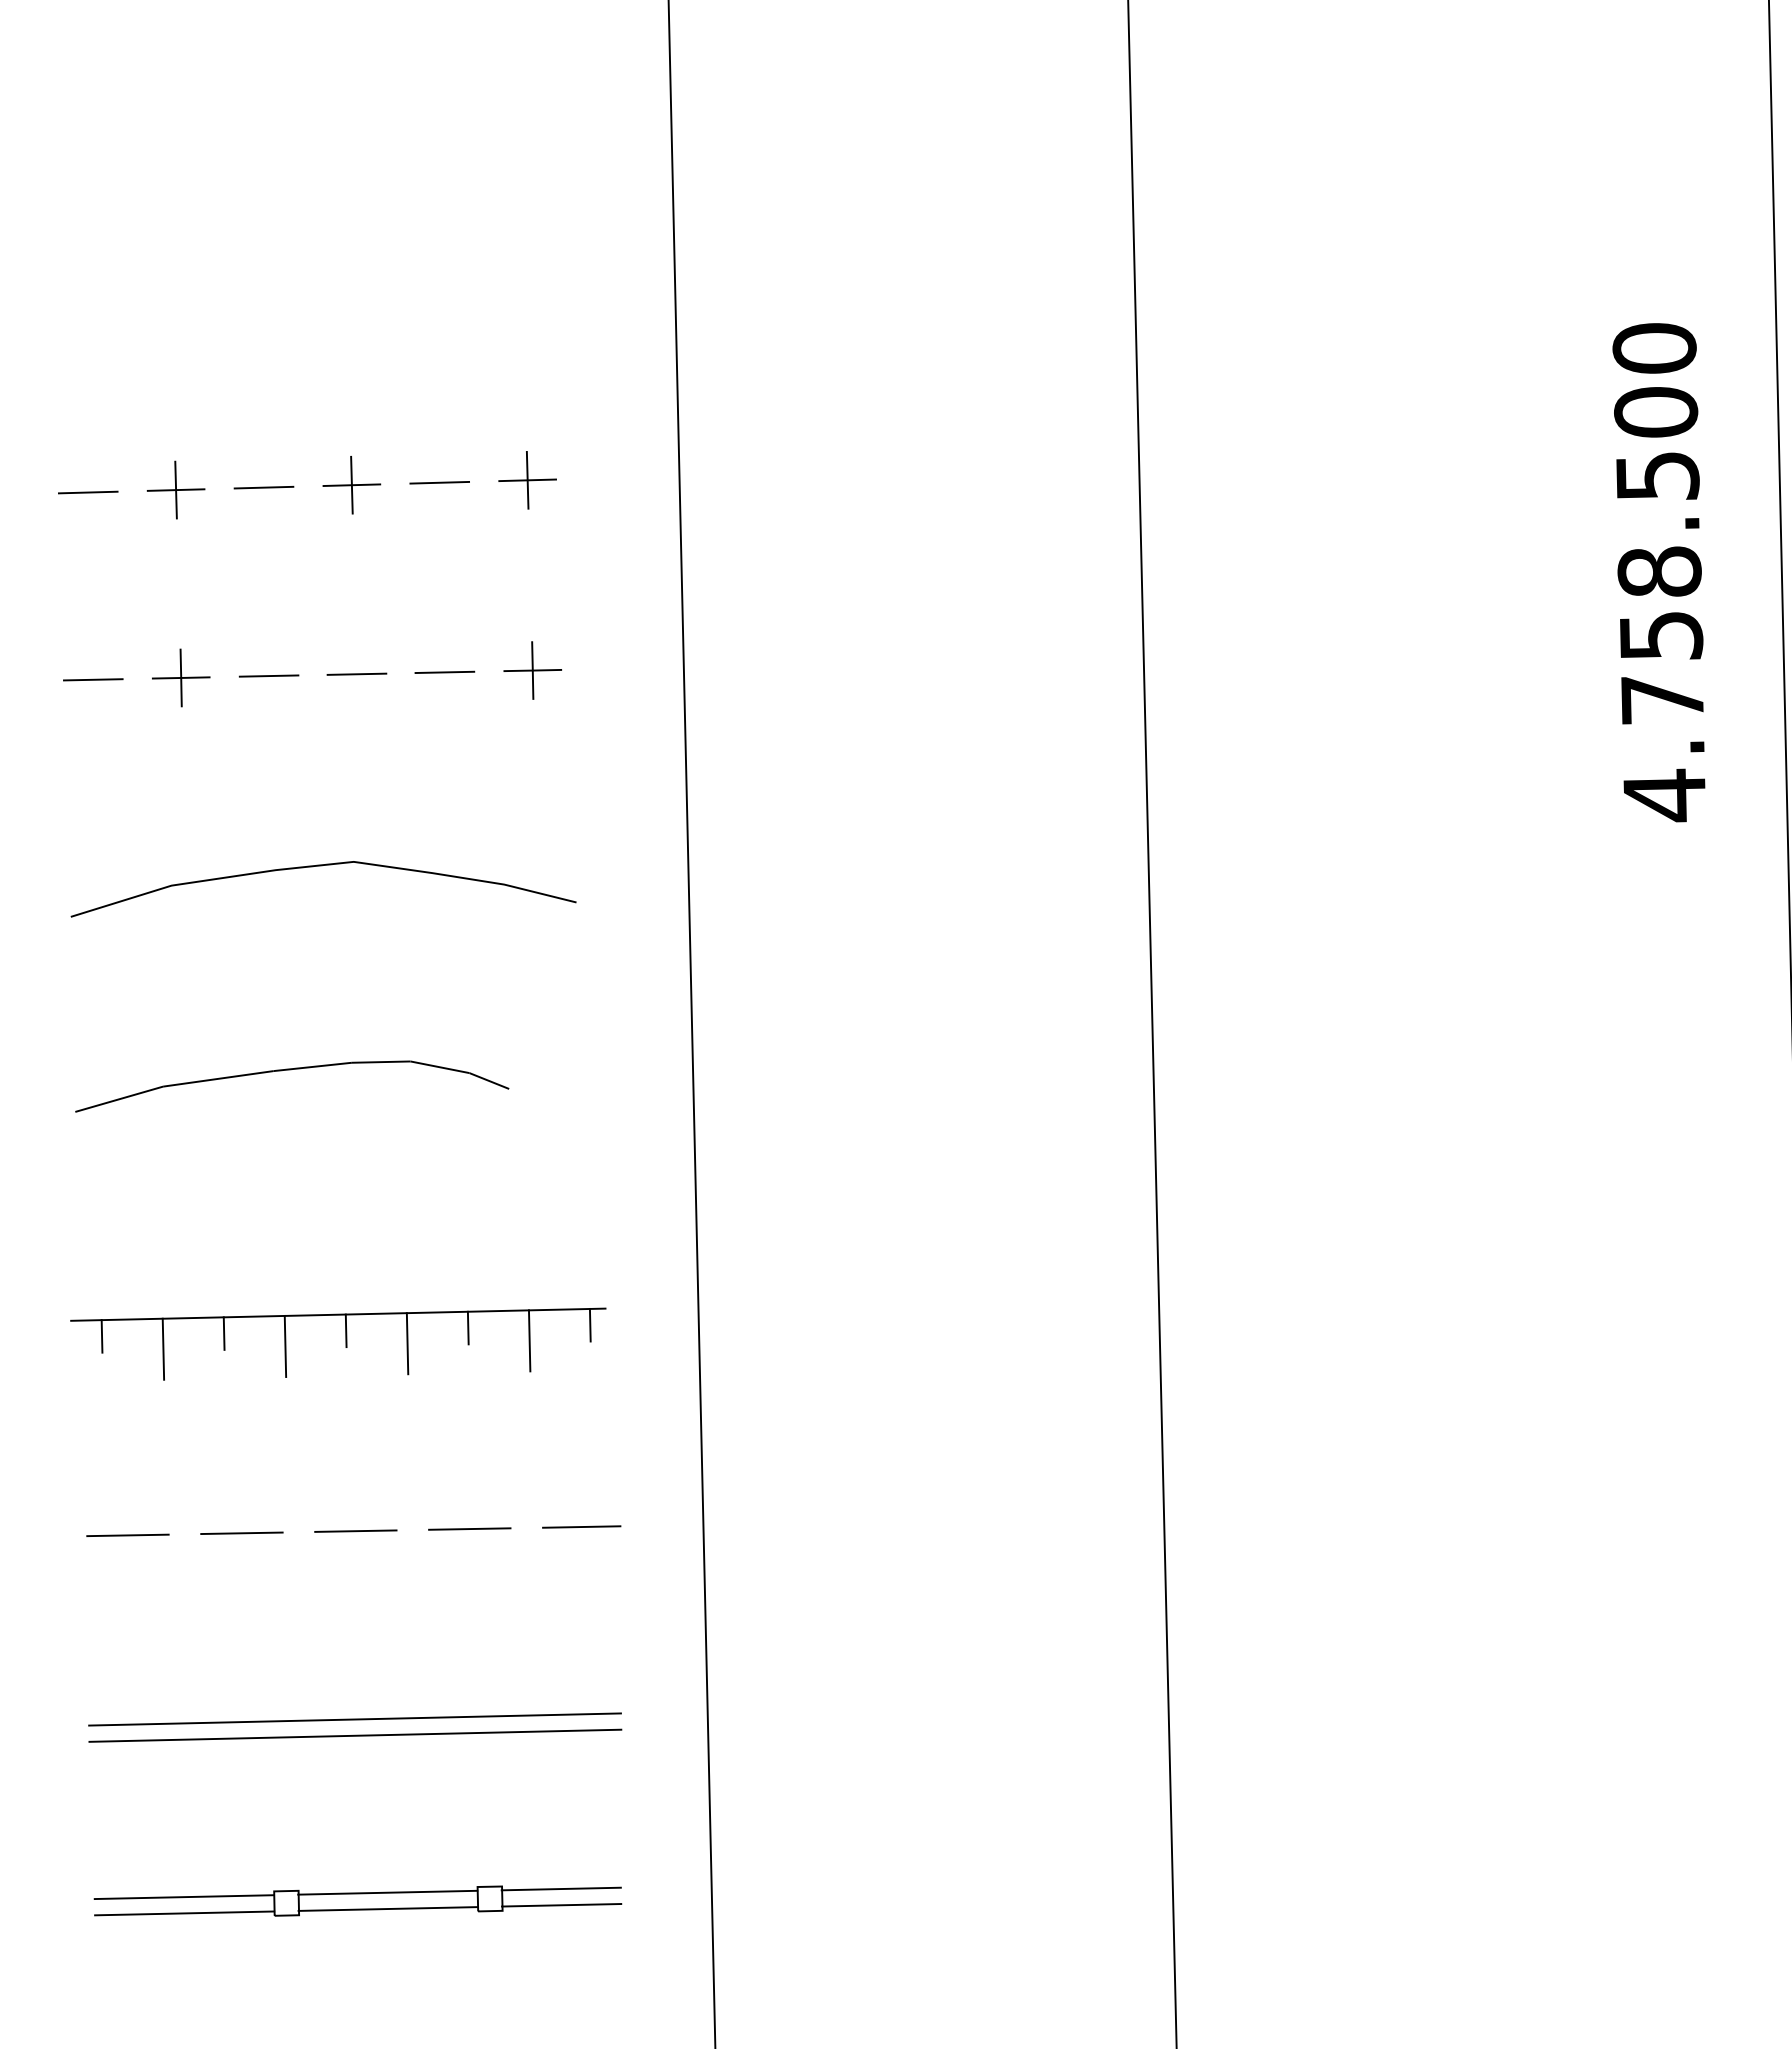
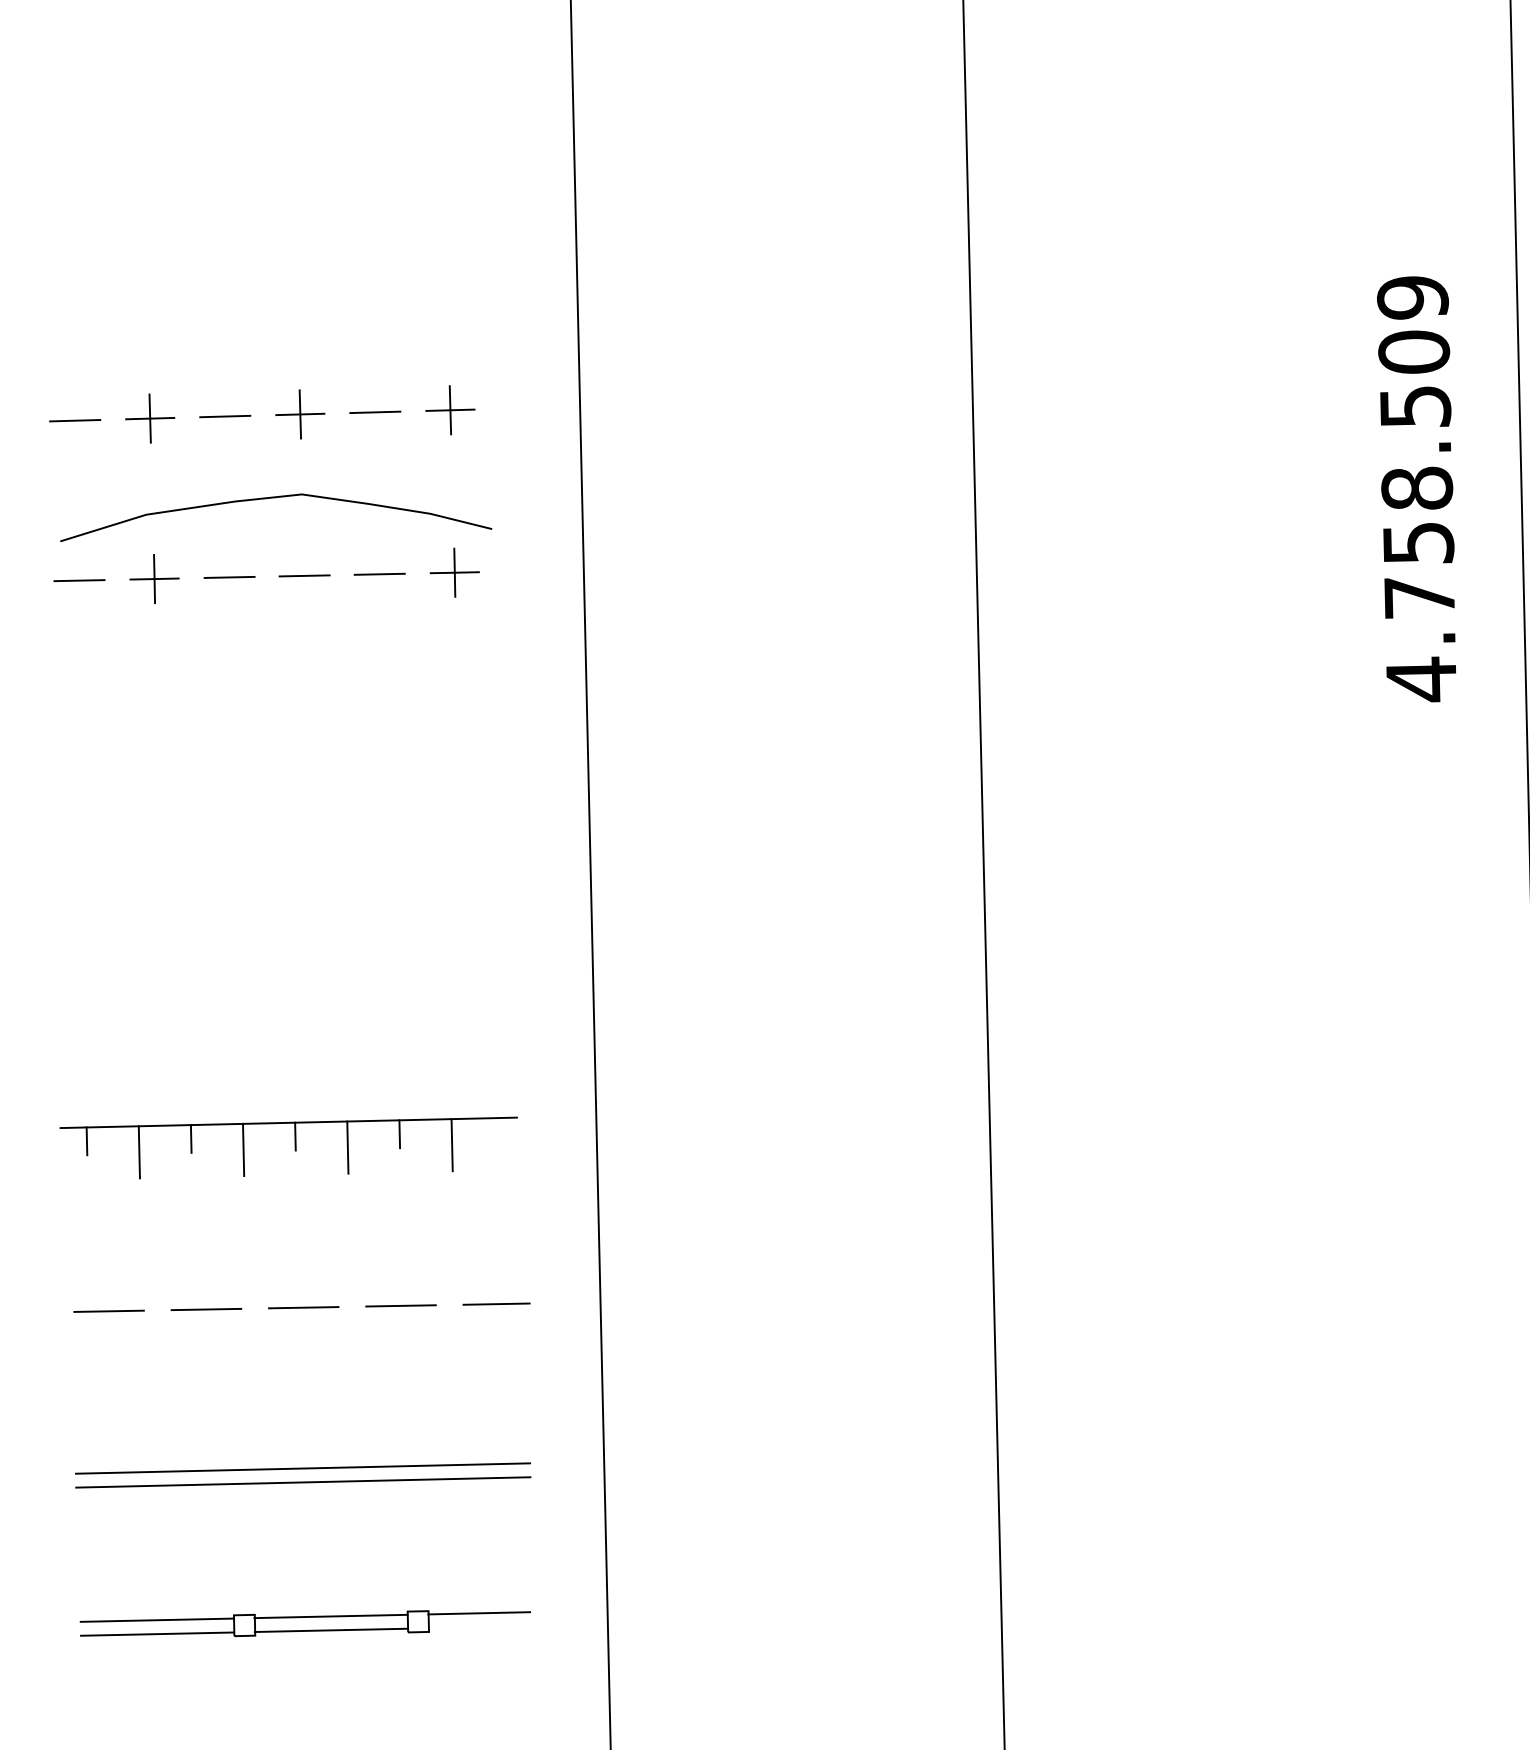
text: (1654, 348) -> (1412, 297), 4.758.500 -> 4.758.509
curve: (322, 866) -> (275, 498), moved
curve: (291, 1070) -> (248, 914), removed
line: (589, 1324) -> (503, 1131), removed
line: (561, 1905) -> (479, 1627), removed

